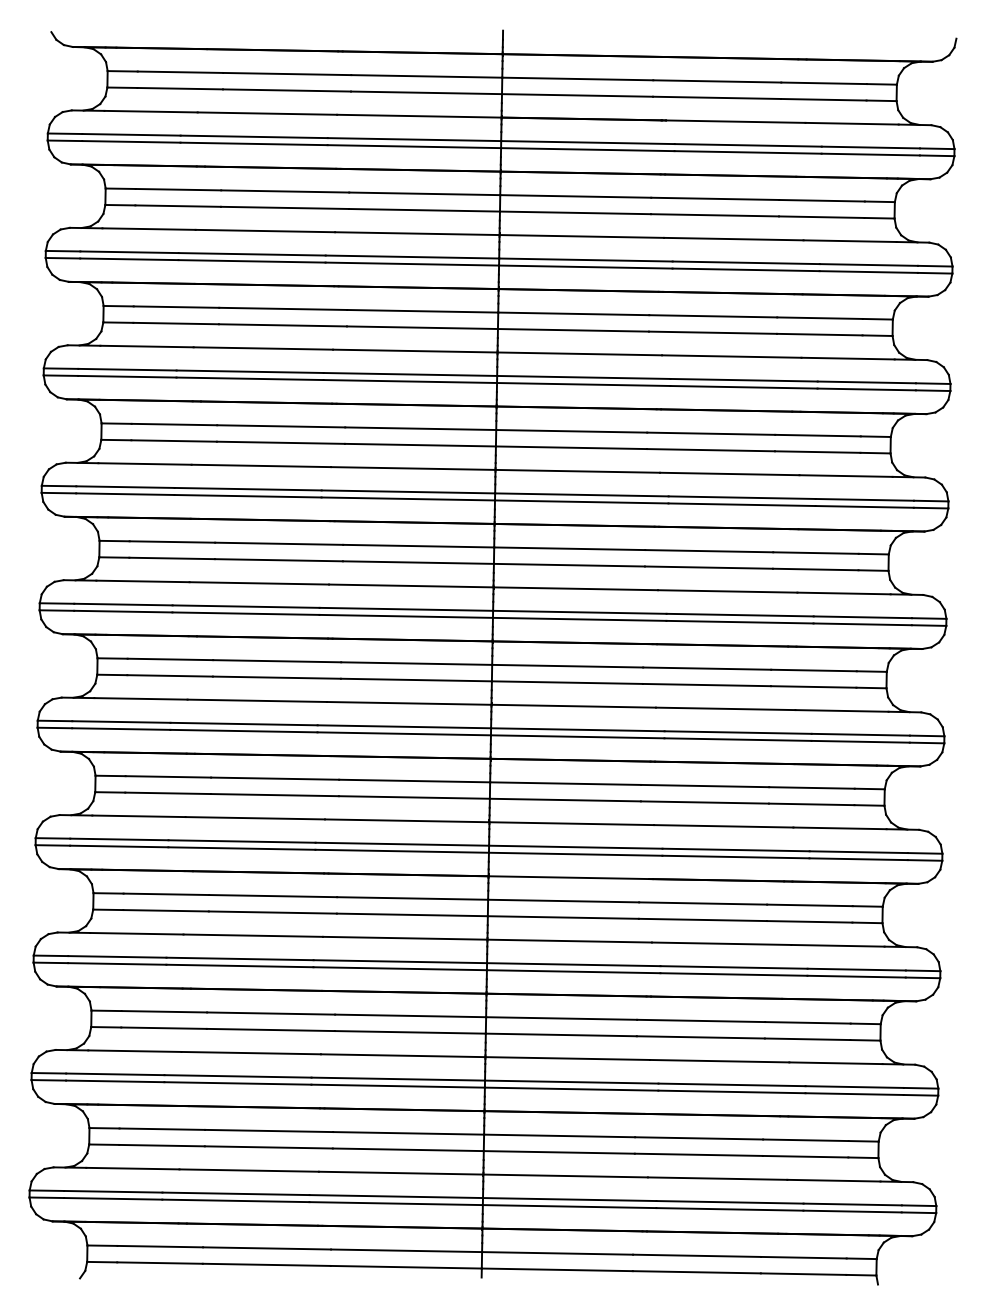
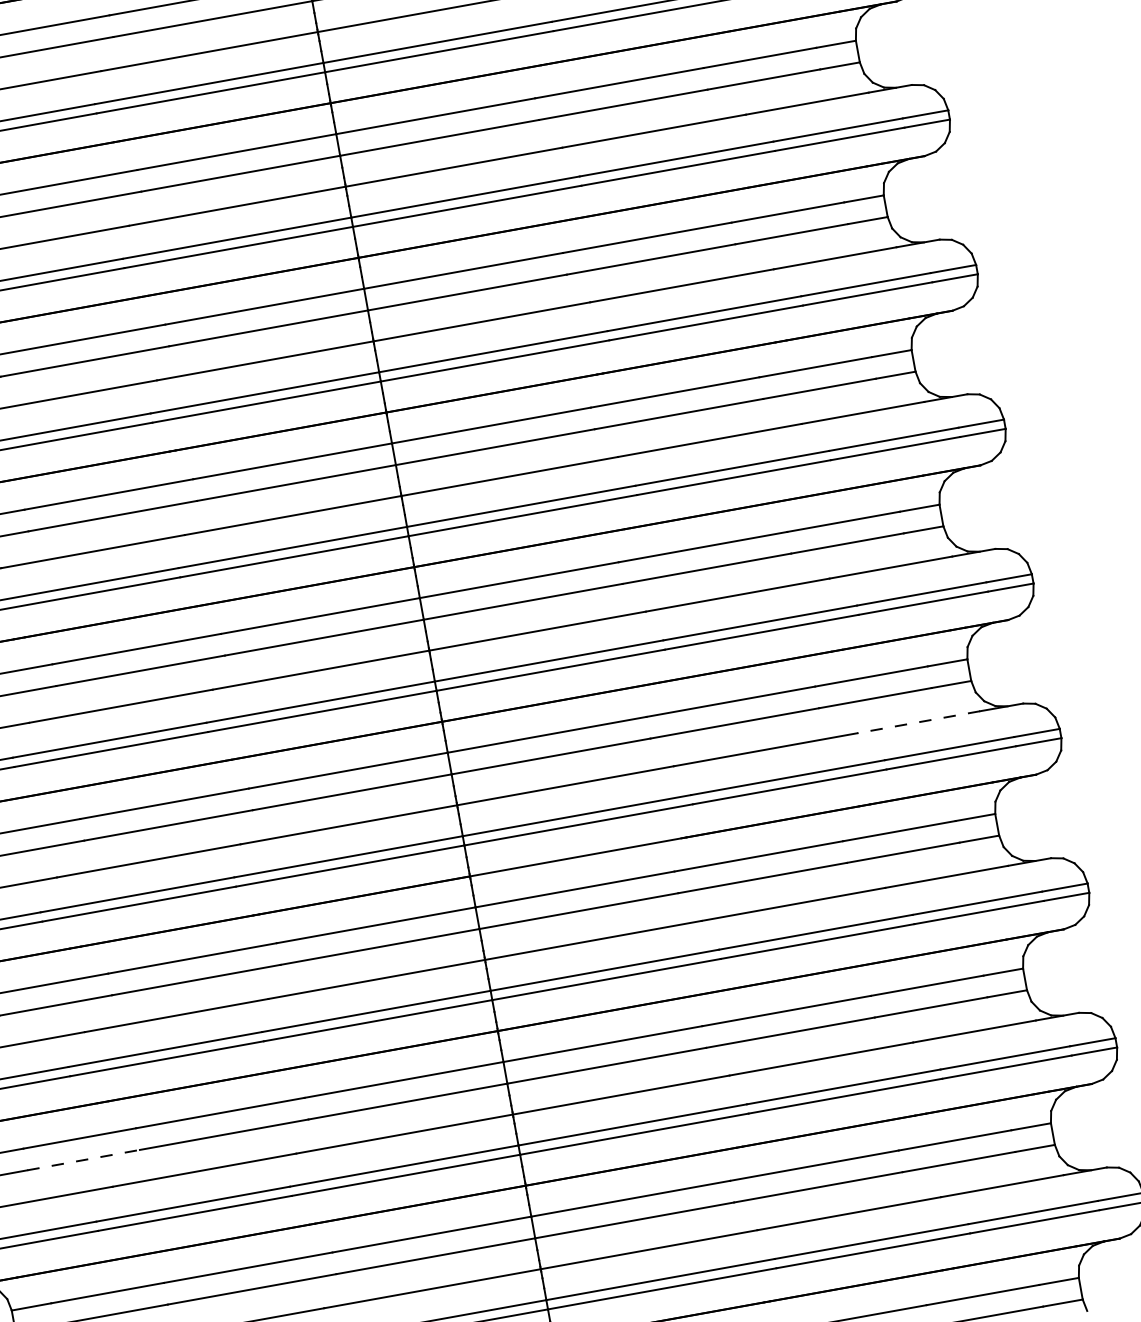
line: (840, 828) -> (919, 722), solid -> dashed
line: (164, 1028) -> (84, 1160), solid -> dashed

